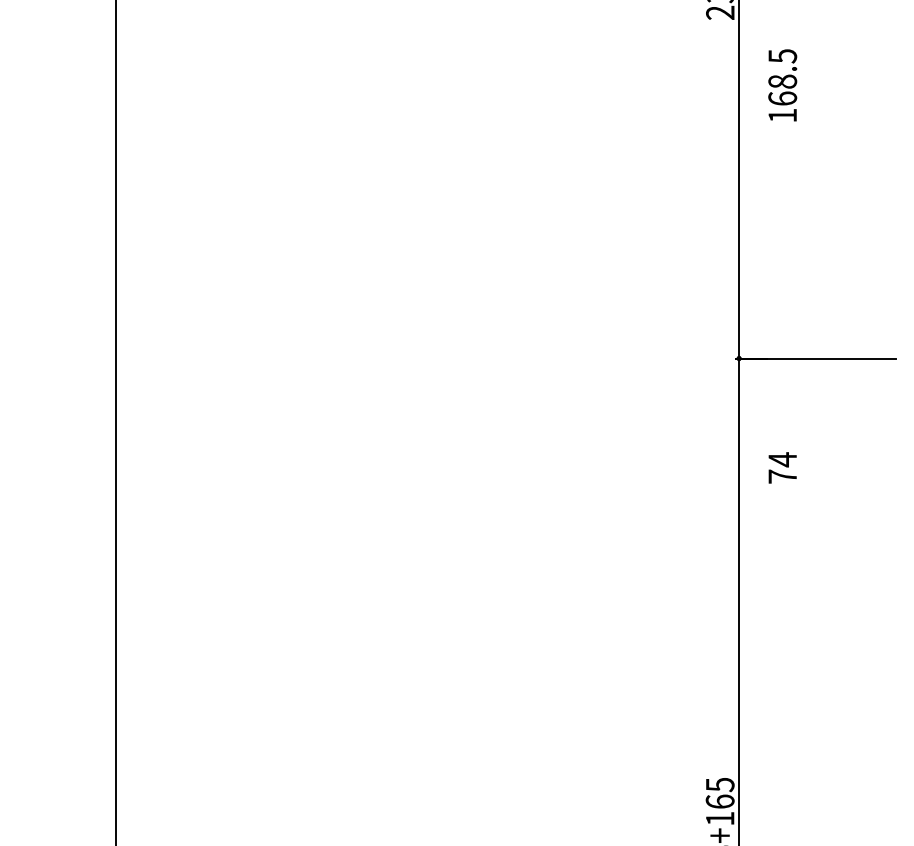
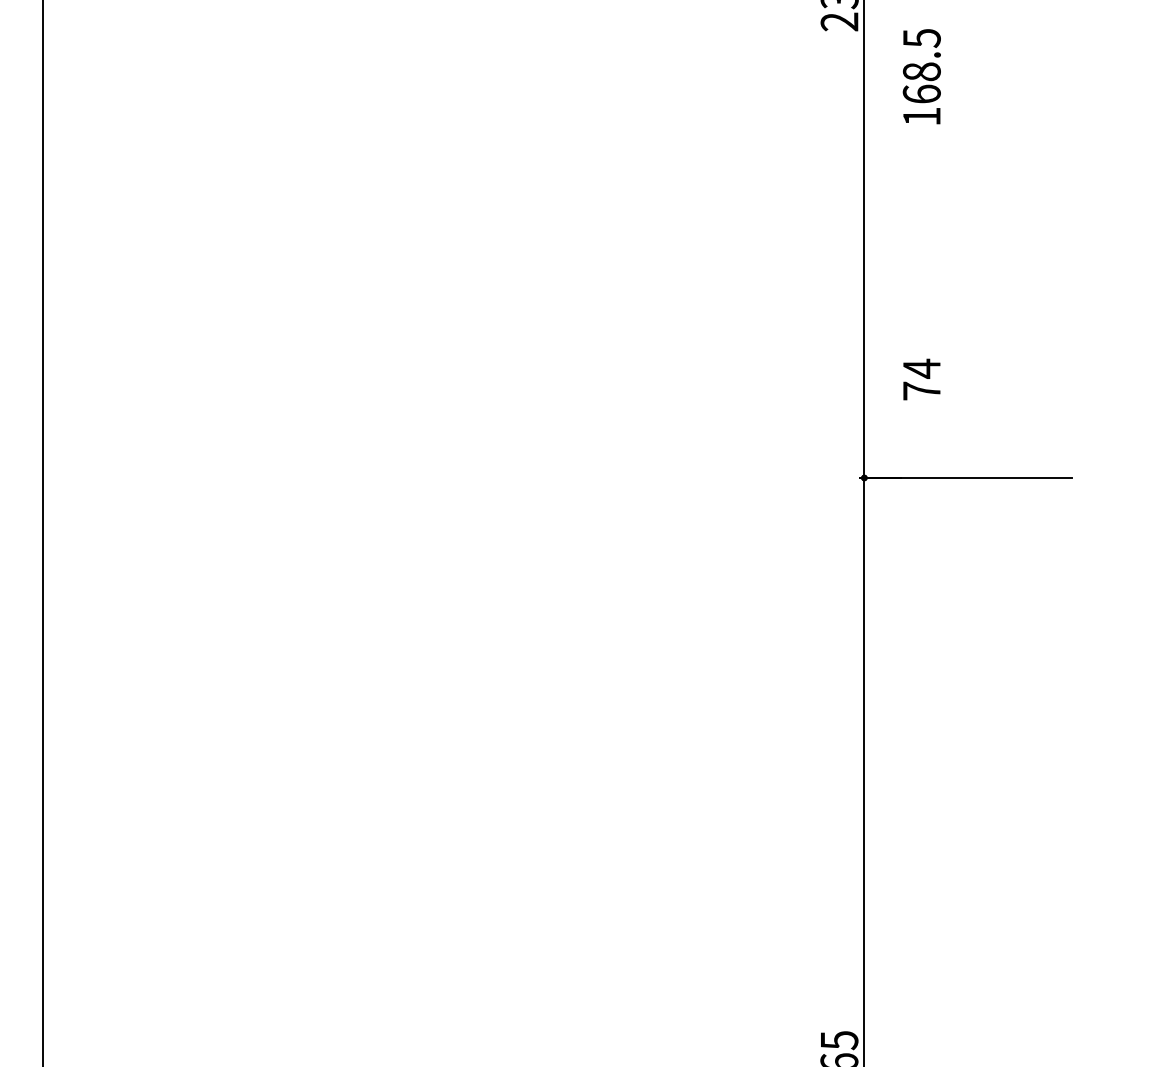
text: (782, 85) -> (921, 76), moved
text: (782, 467) -> (921, 378), moved

